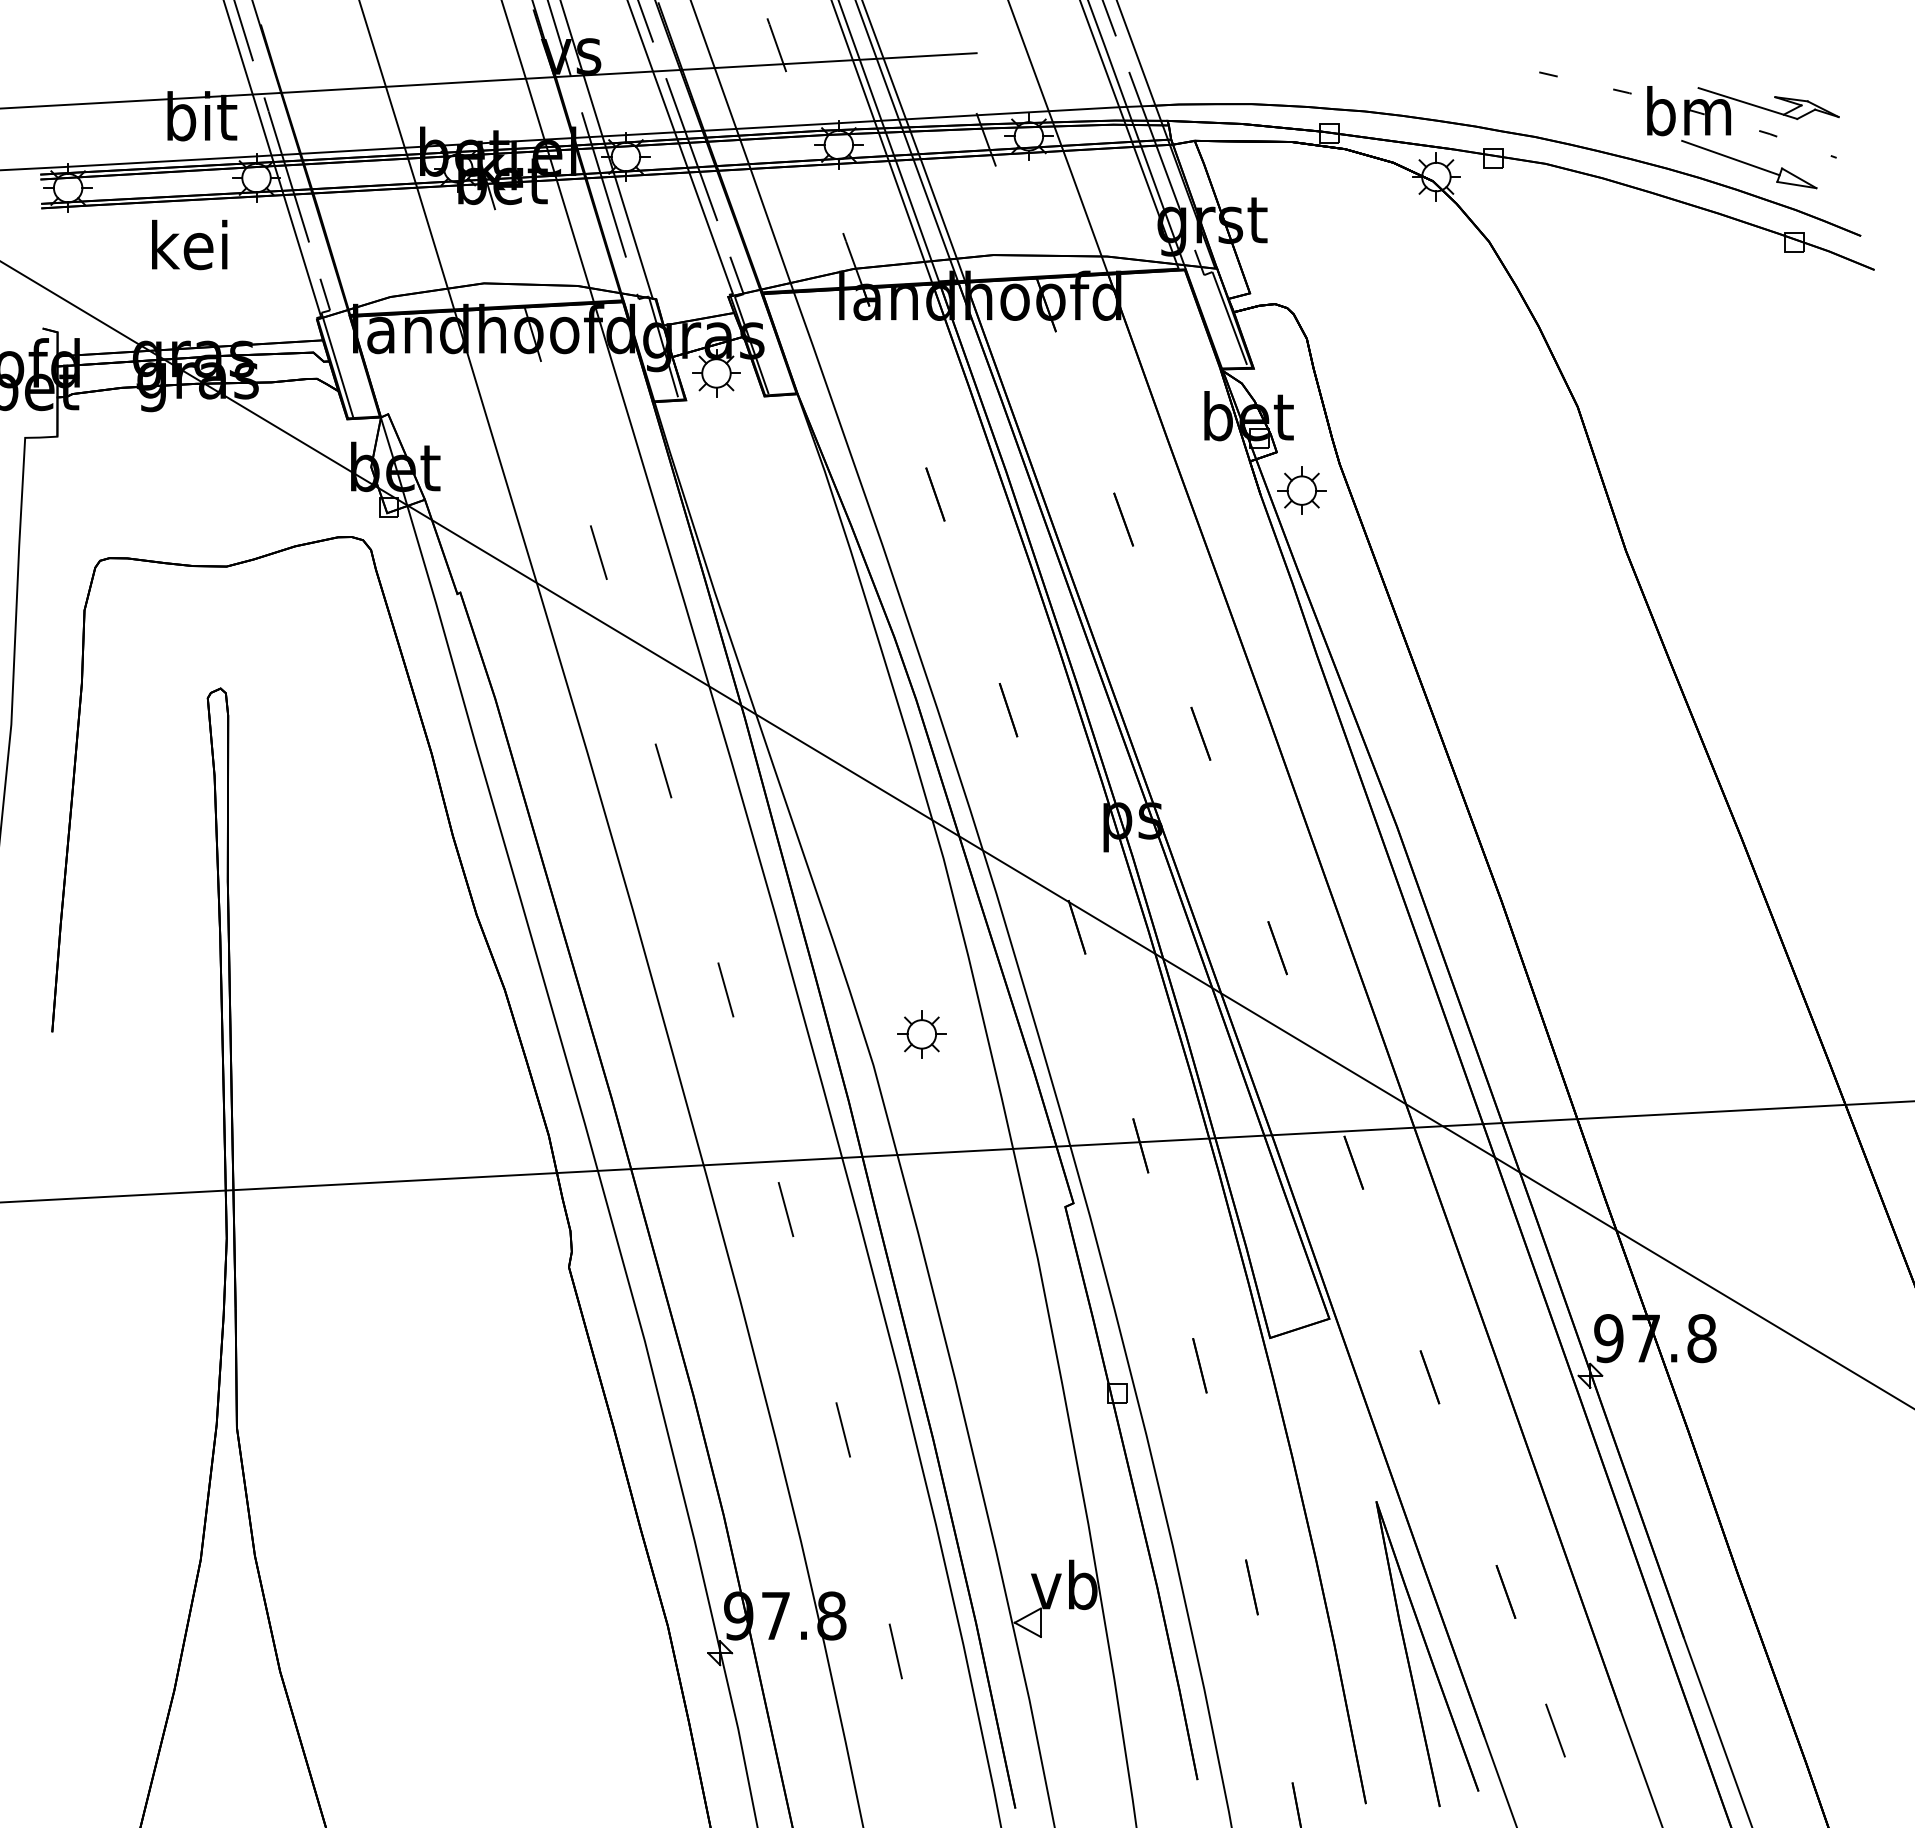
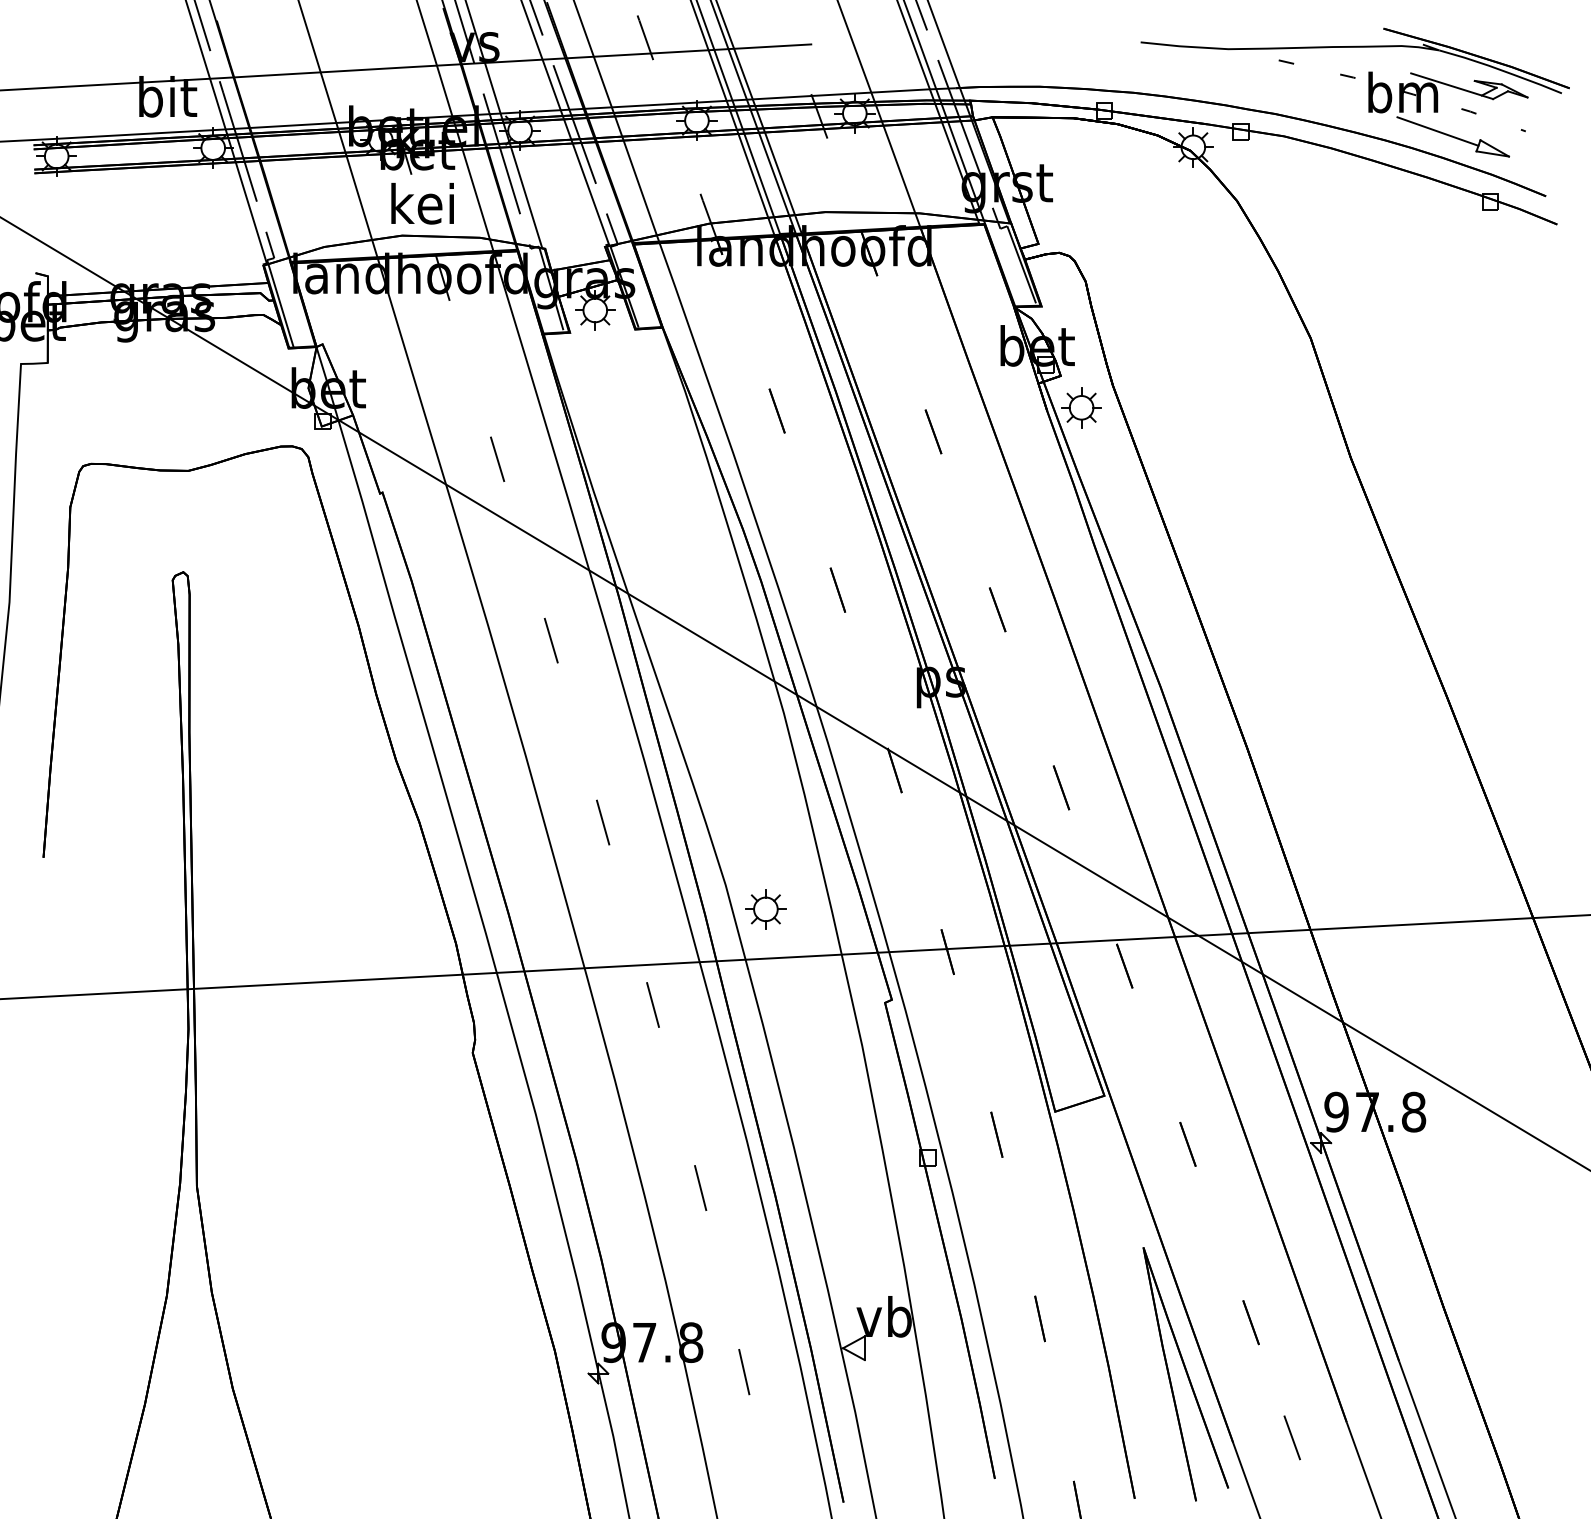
part: (1631, 56) -> (1355, 47), added
text: (189, 244) -> (422, 203), moved
part: (921, 1034) -> (765, 909), moved

